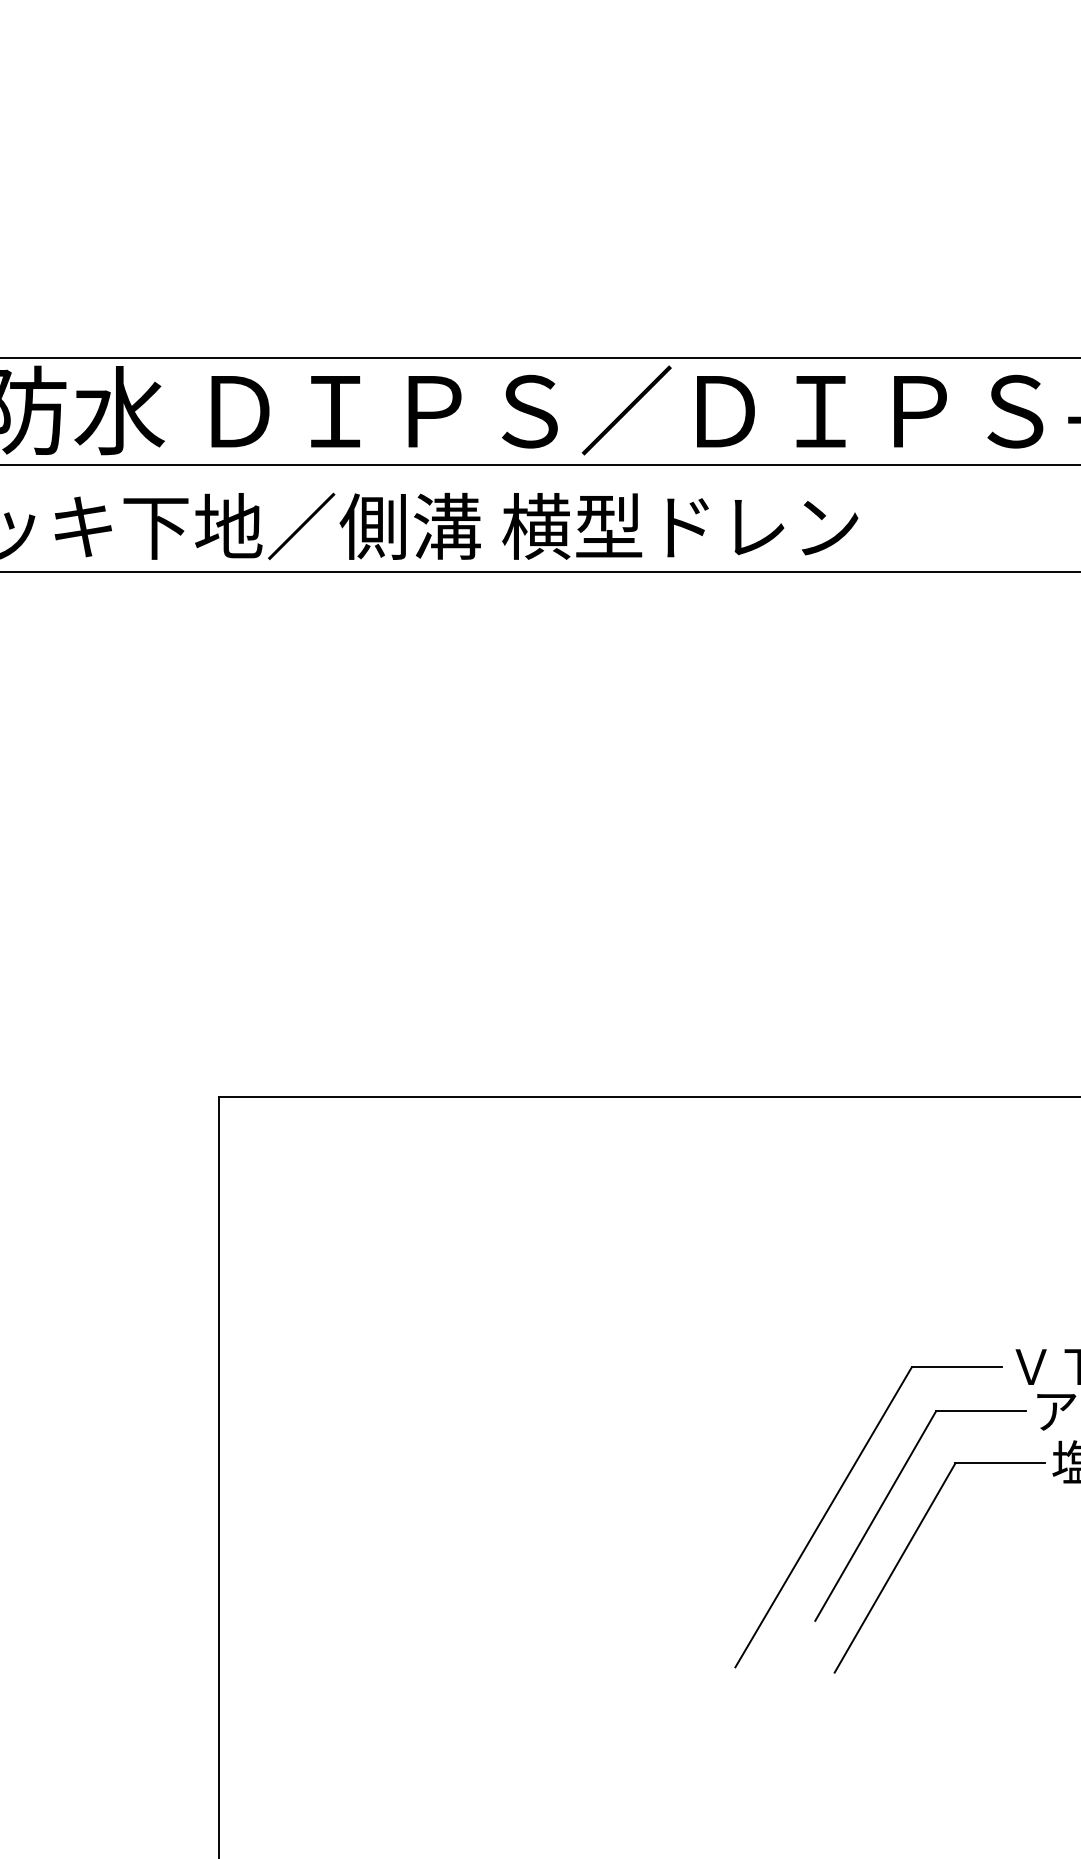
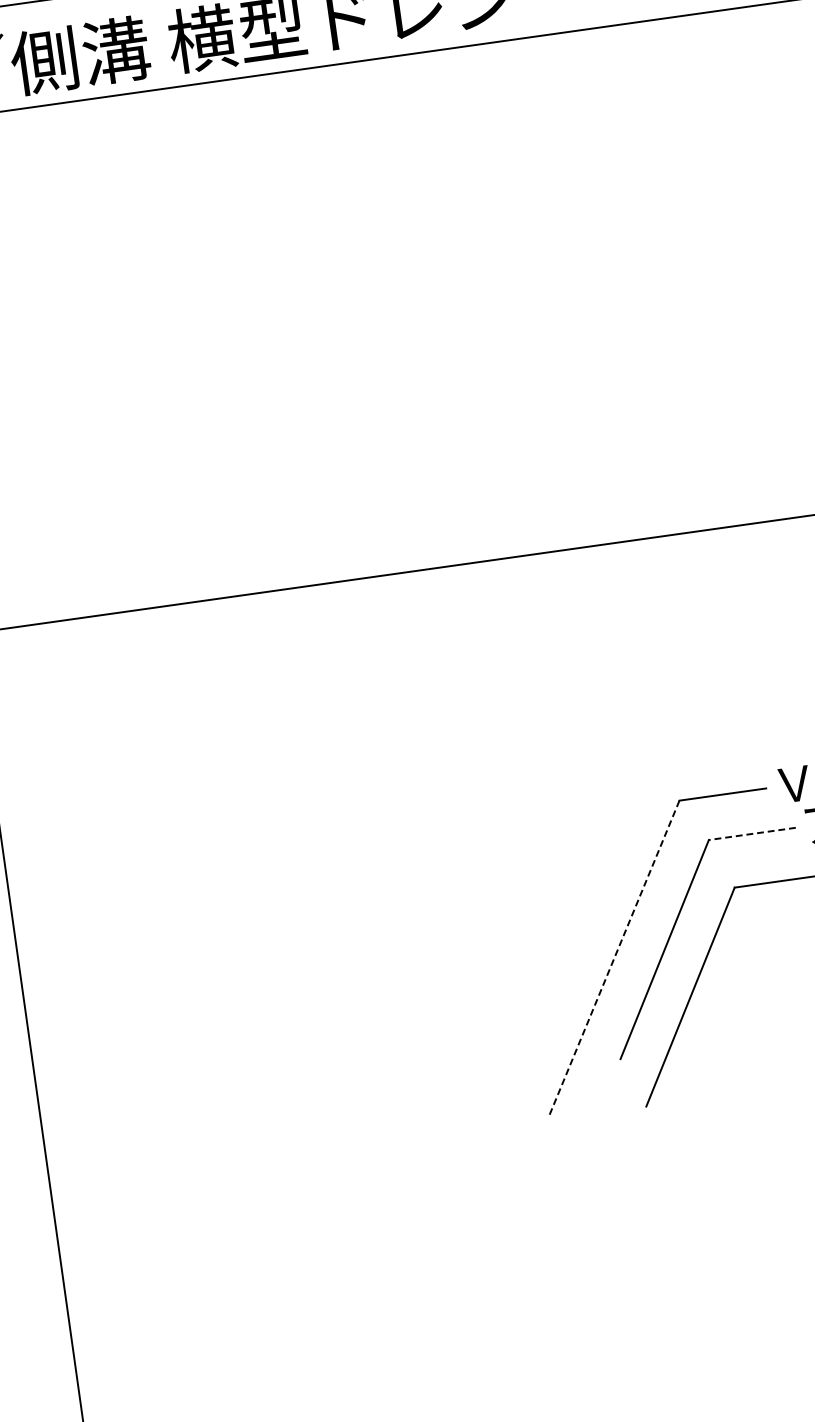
line: (981, 1411) -> (752, 834), solid -> dashed
line: (823, 1517) -> (614, 958), solid -> dashed

